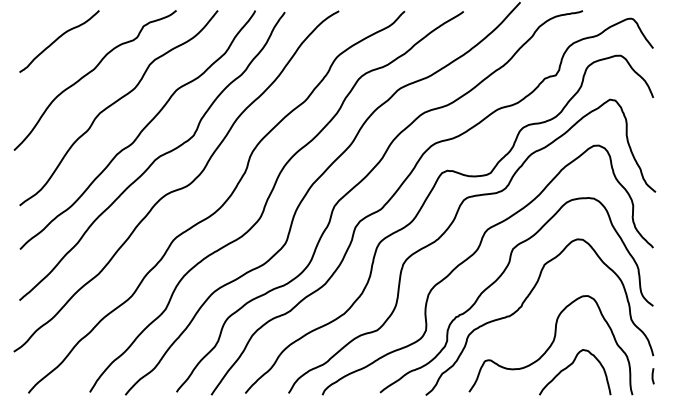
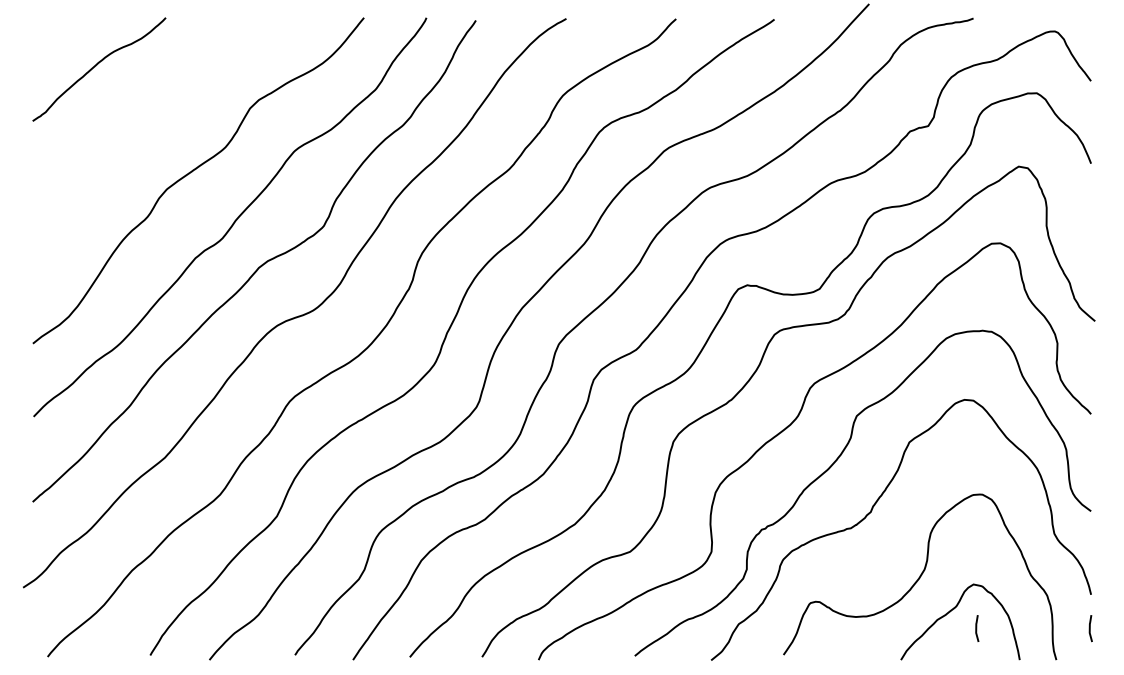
curve: (88, 74) -> (147, 124), removed
line: (584, 376) -> (976, 628), added

